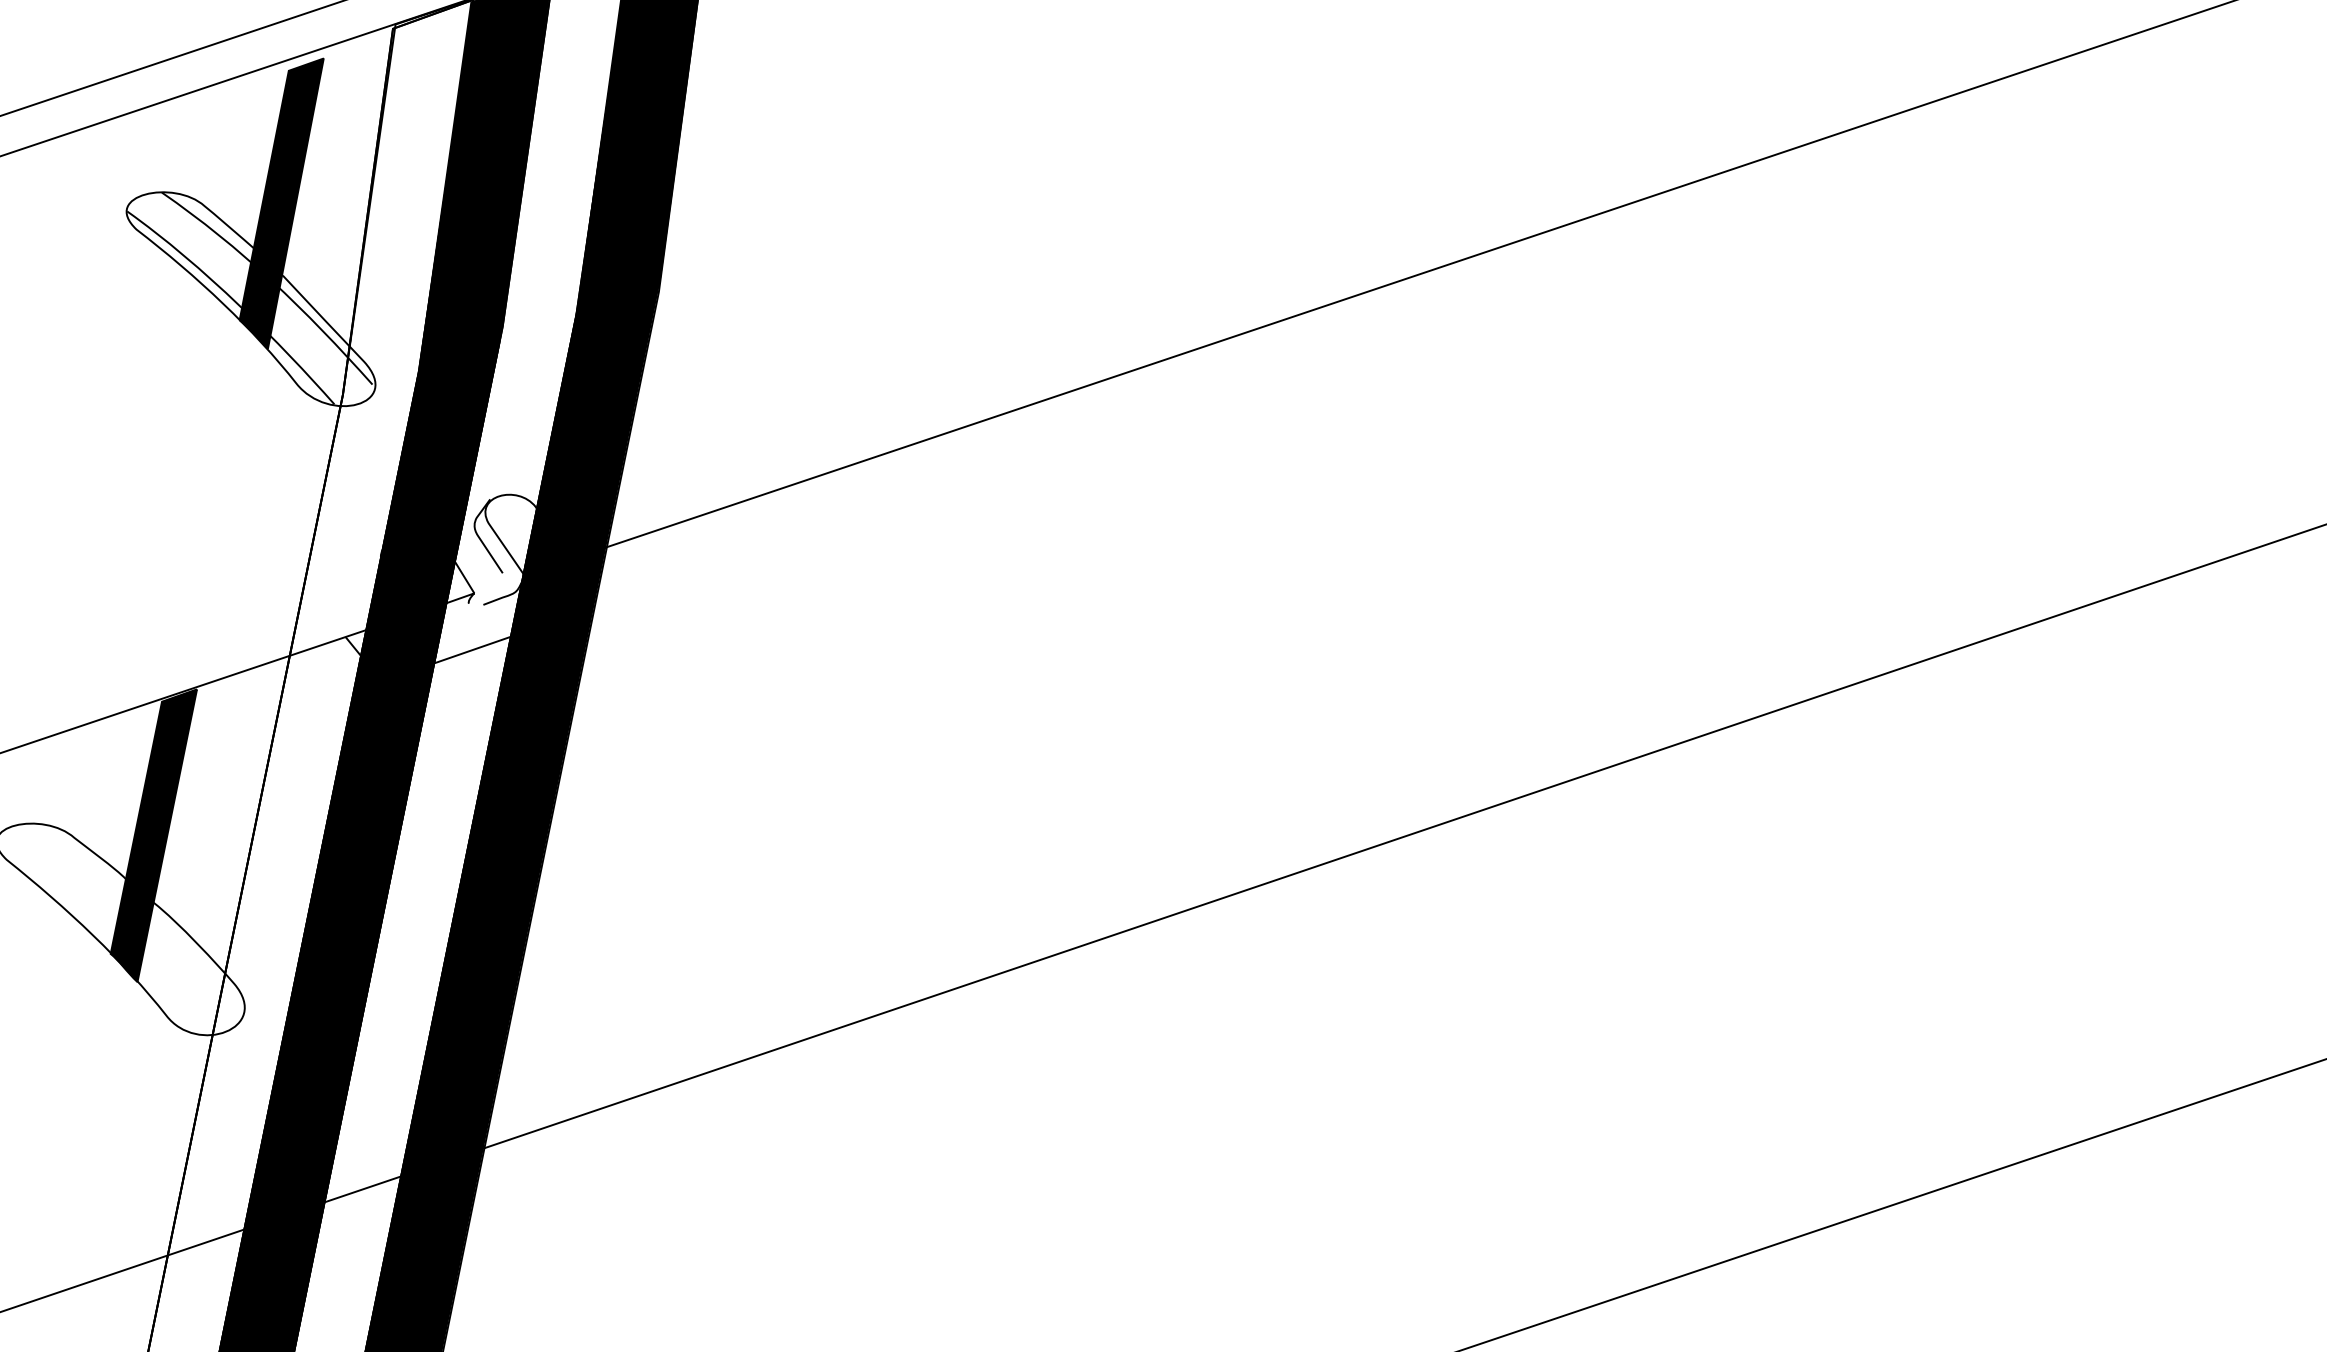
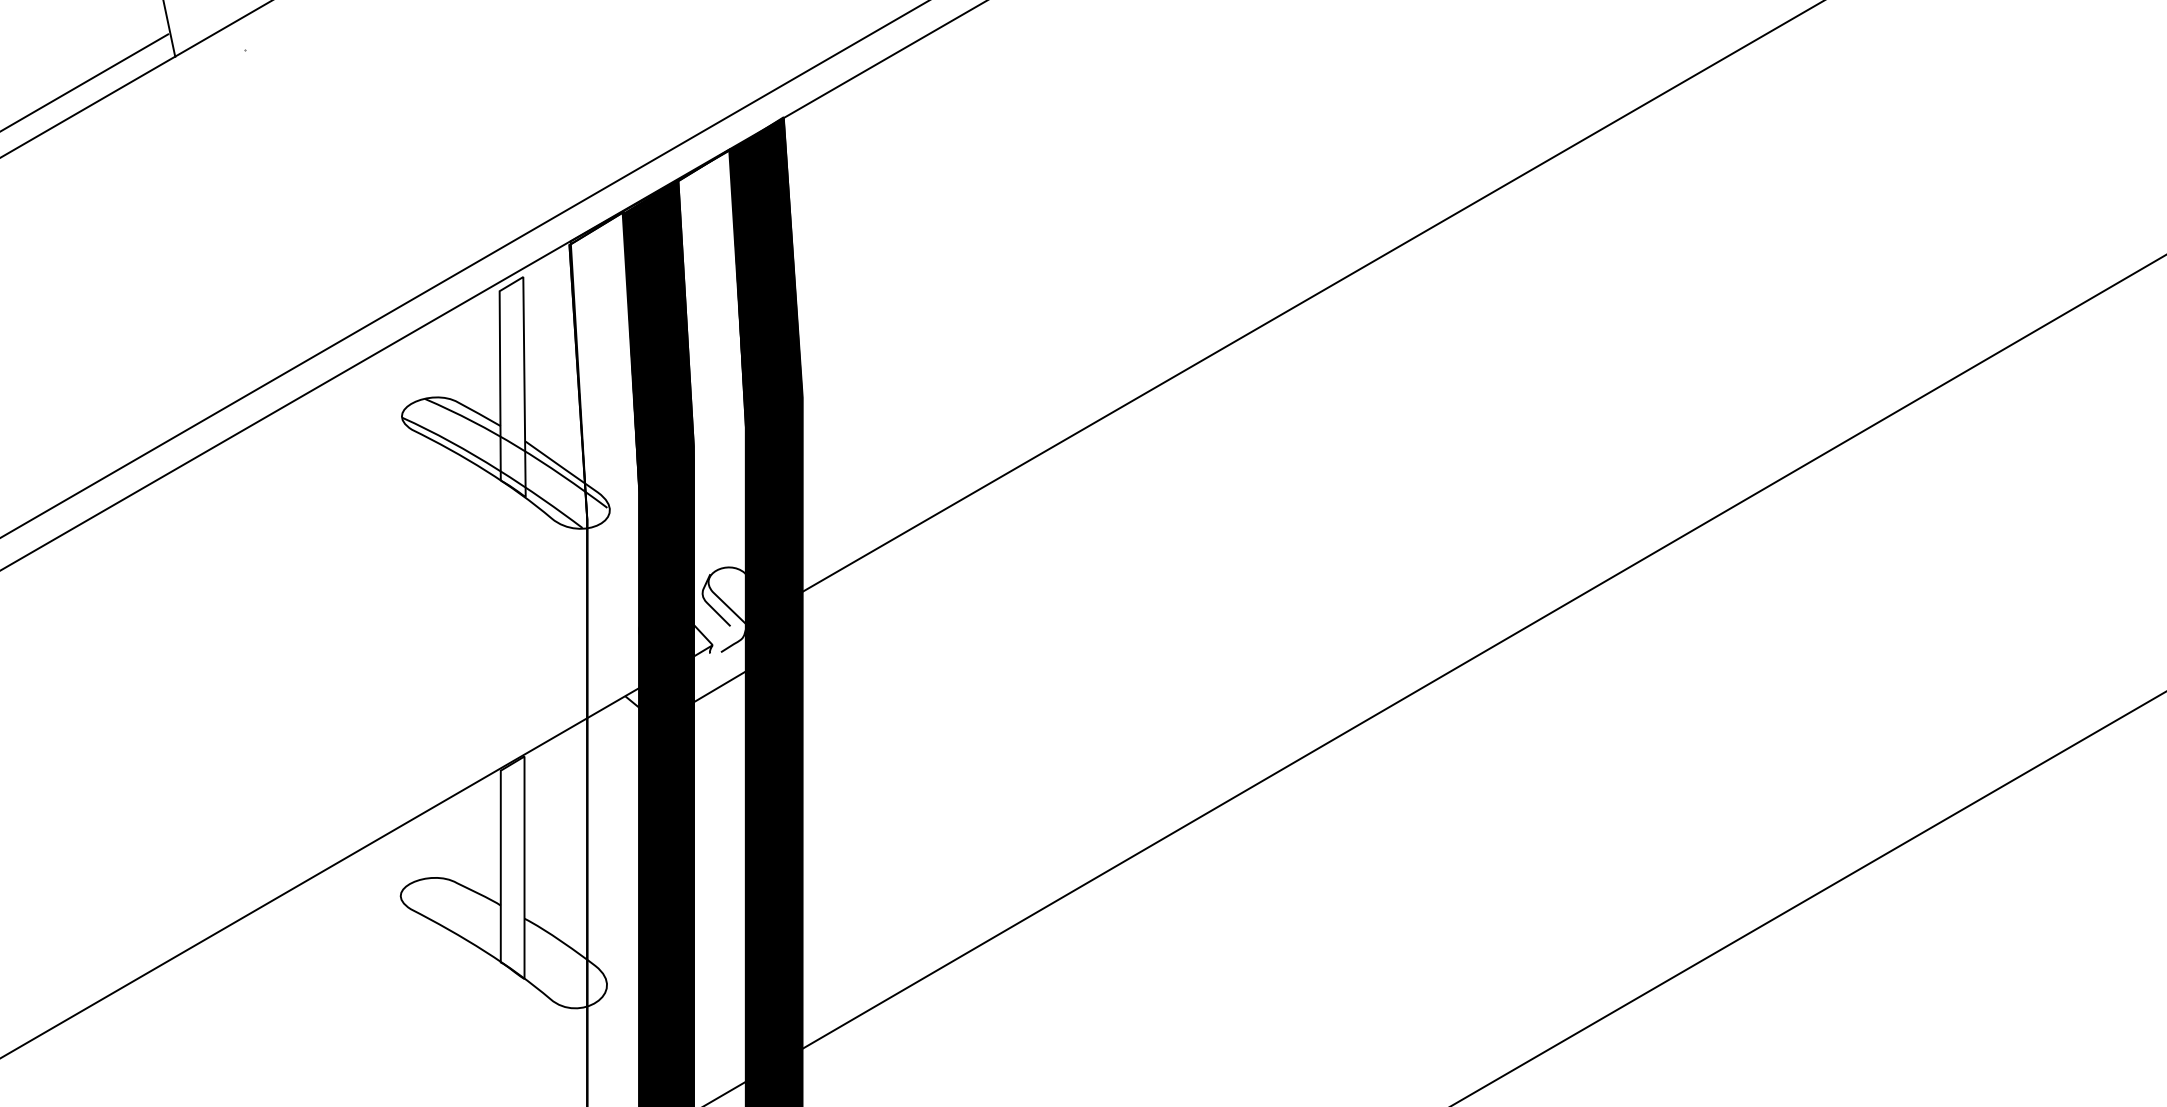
fill: (279, 200) -> (512, 387), removed
fill: (151, 832) -> (512, 867), removed

